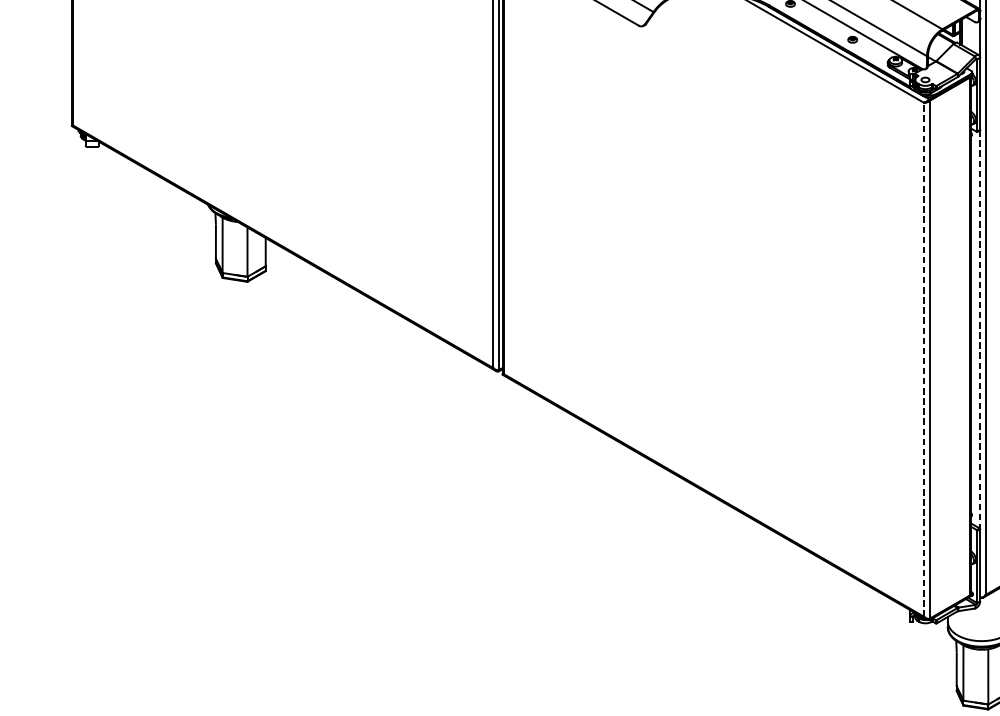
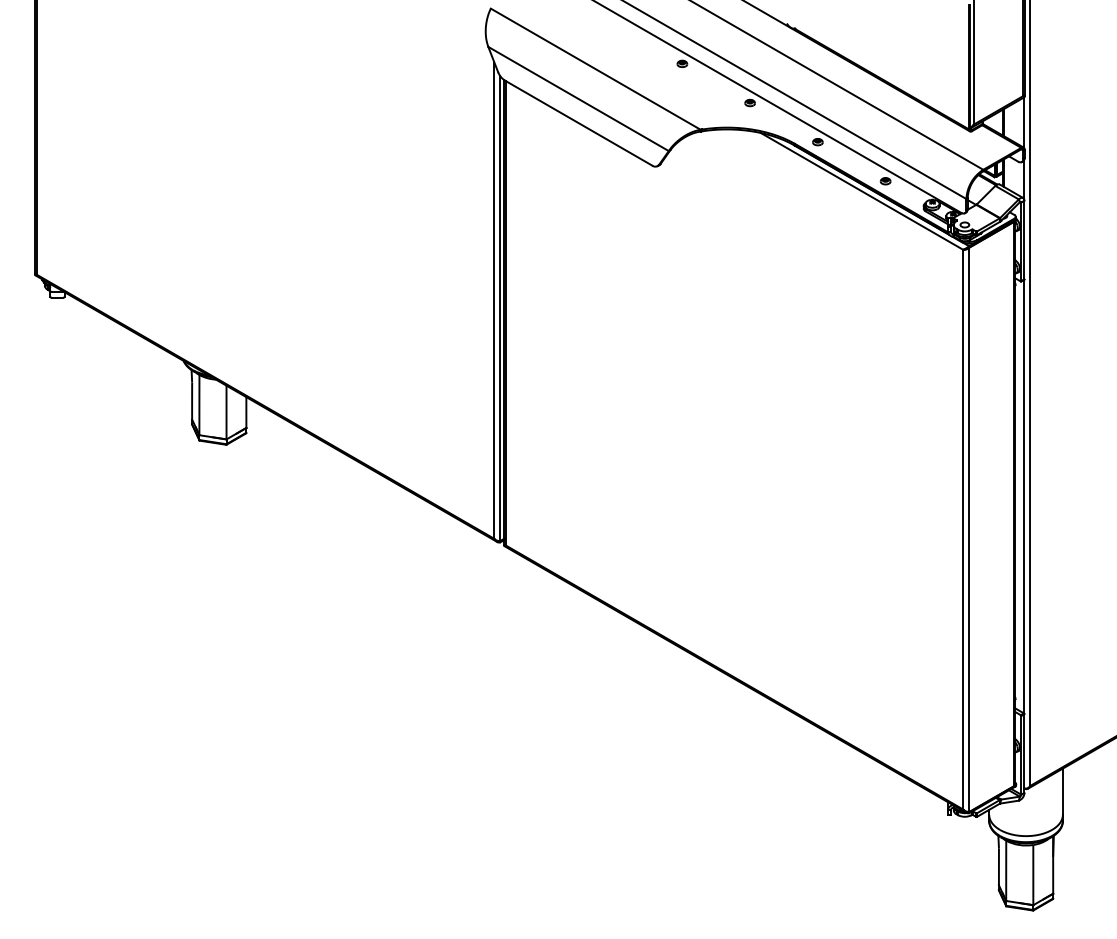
line: (980, 330) -> (1024, 497), dashed -> solid
line: (924, 359) -> (963, 529), dashed -> solid

